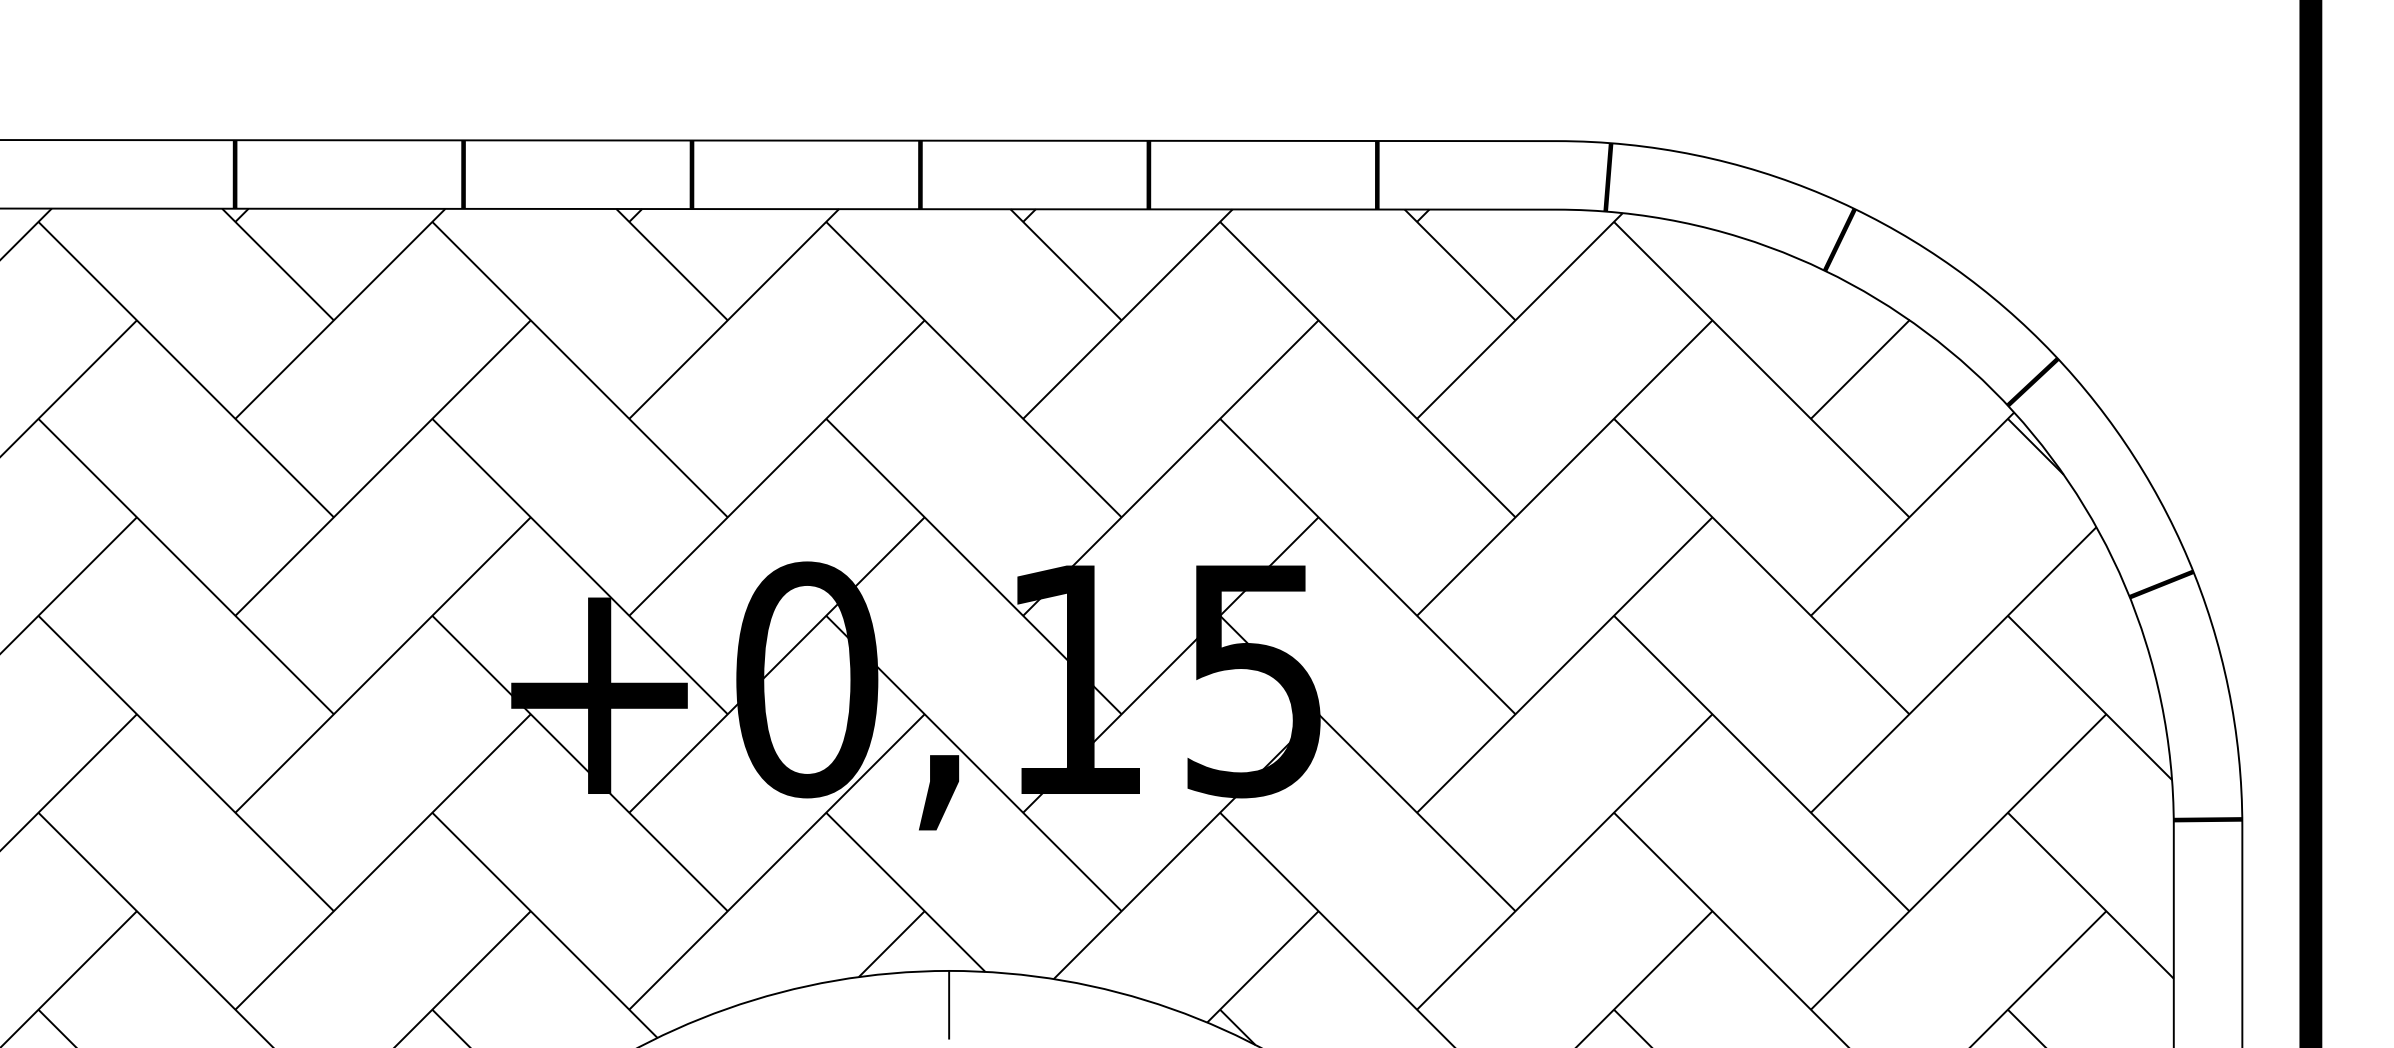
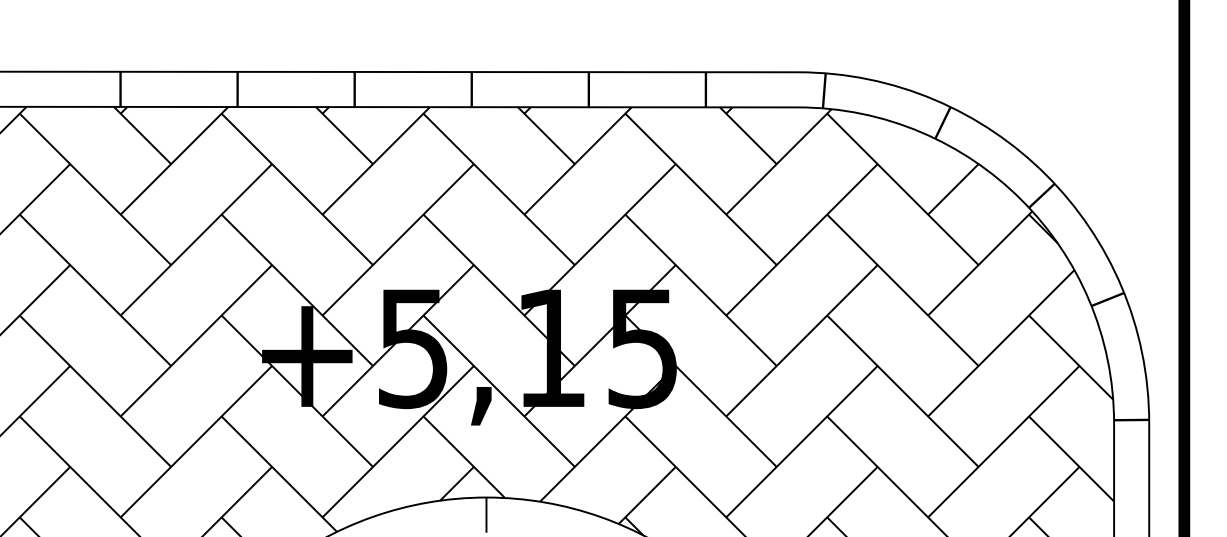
text: (806, 680) -> (413, 348), +0,15 -> +5,15

